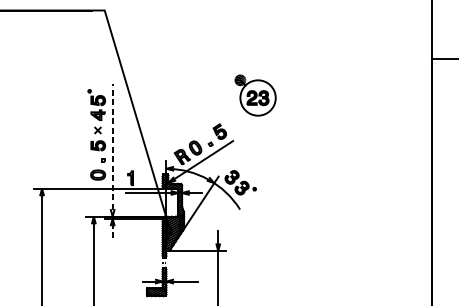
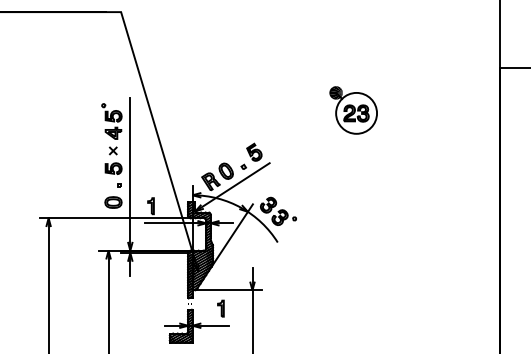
part: (255, 95) -> (353, 110), moved
line: (112, 161) -> (130, 186), dashed -> solid
part: (190, 266) -> (220, 308), added

